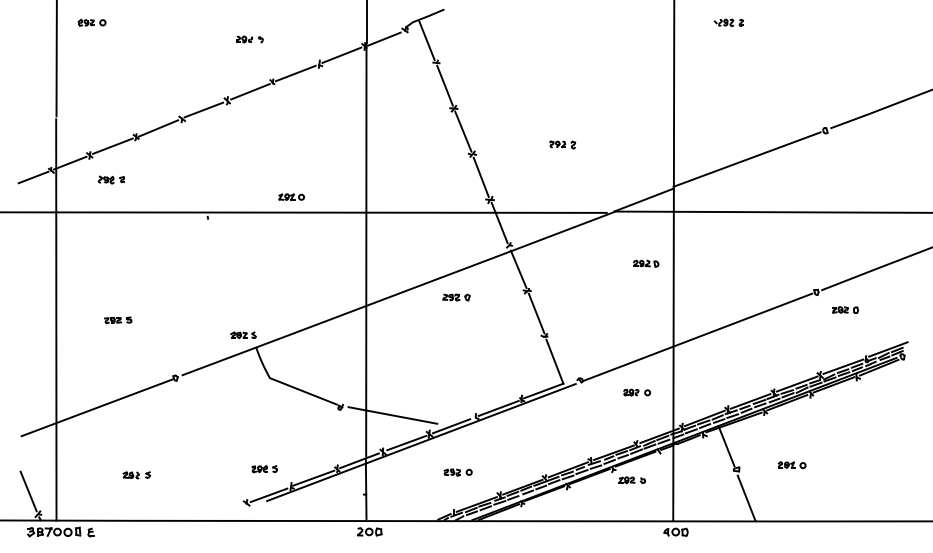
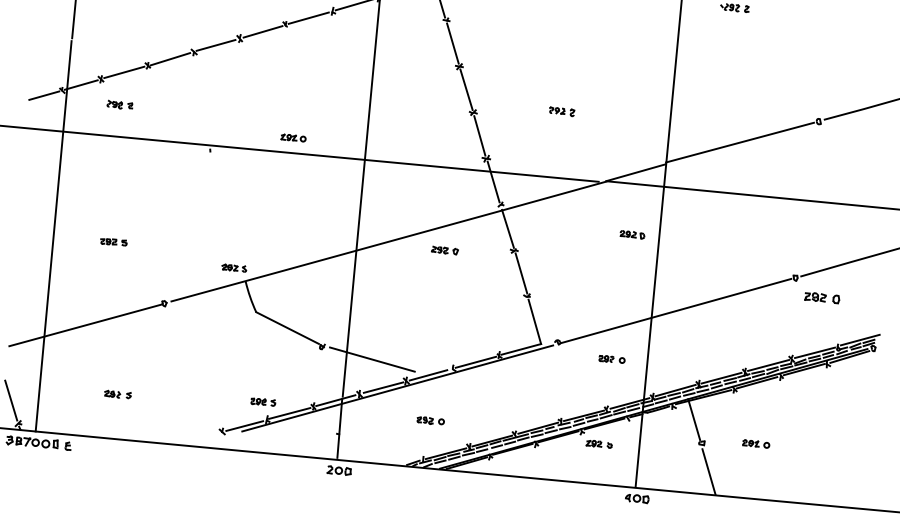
part: (845, 309) -> (822, 297), size x1.4
part: (264, 469) -> (263, 402), moved

